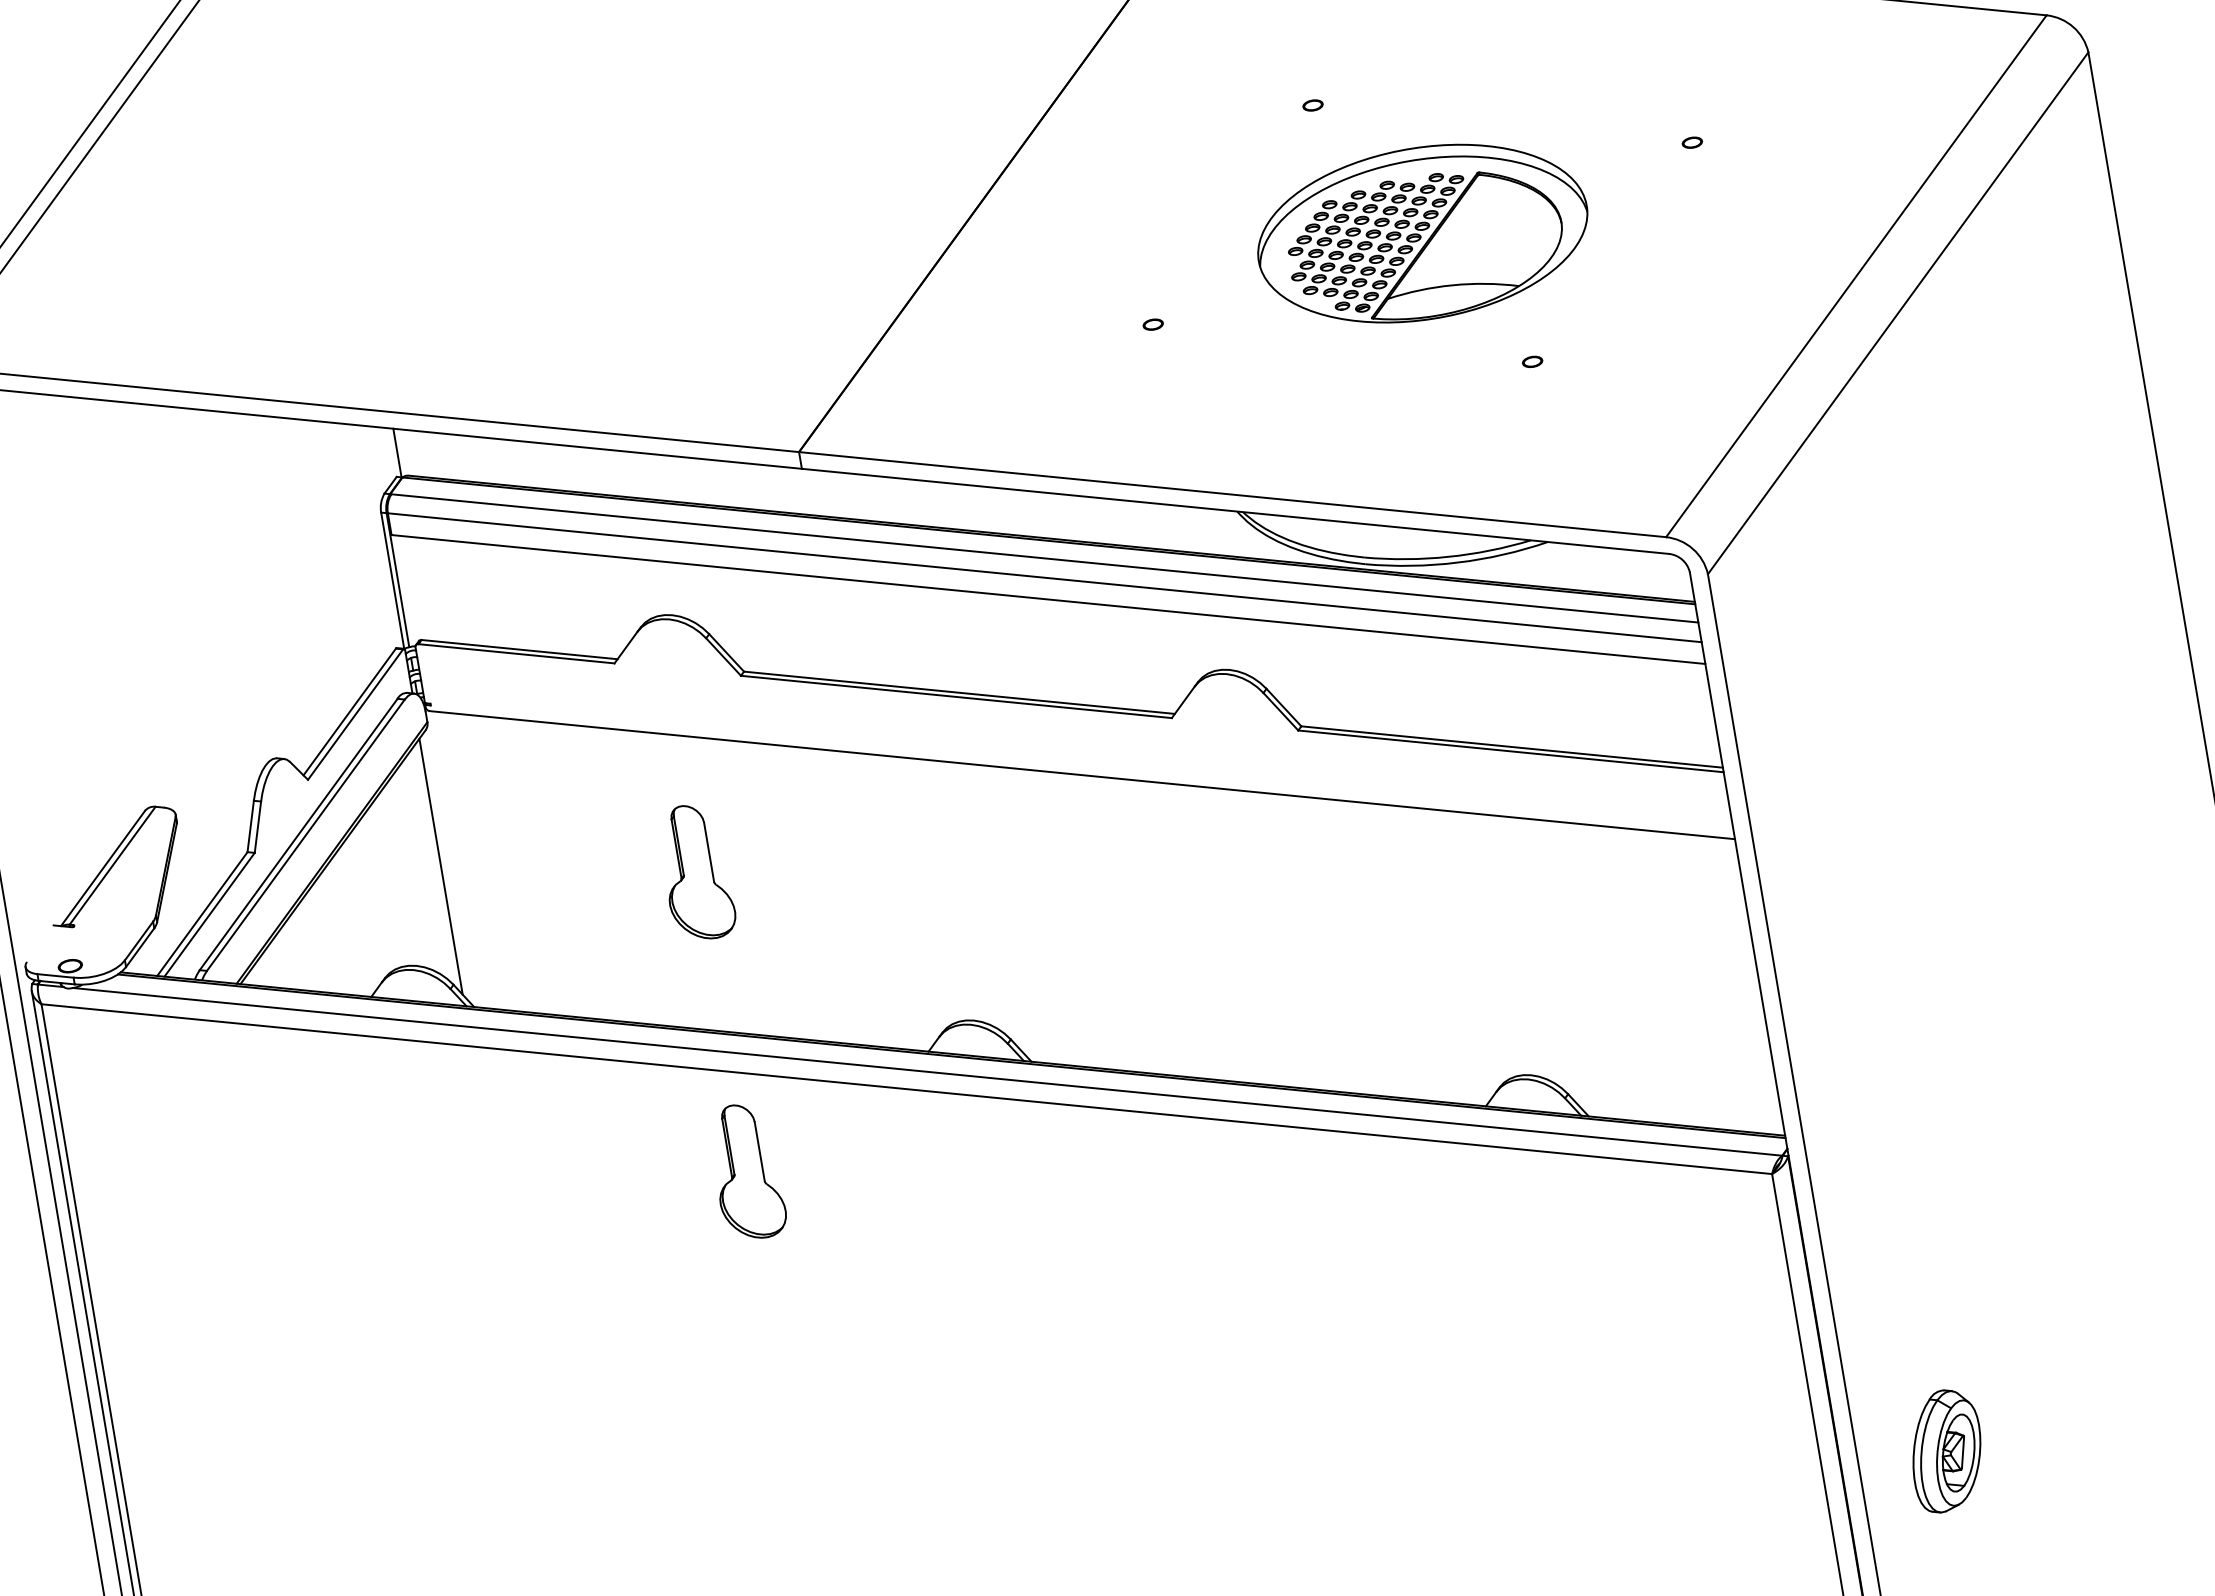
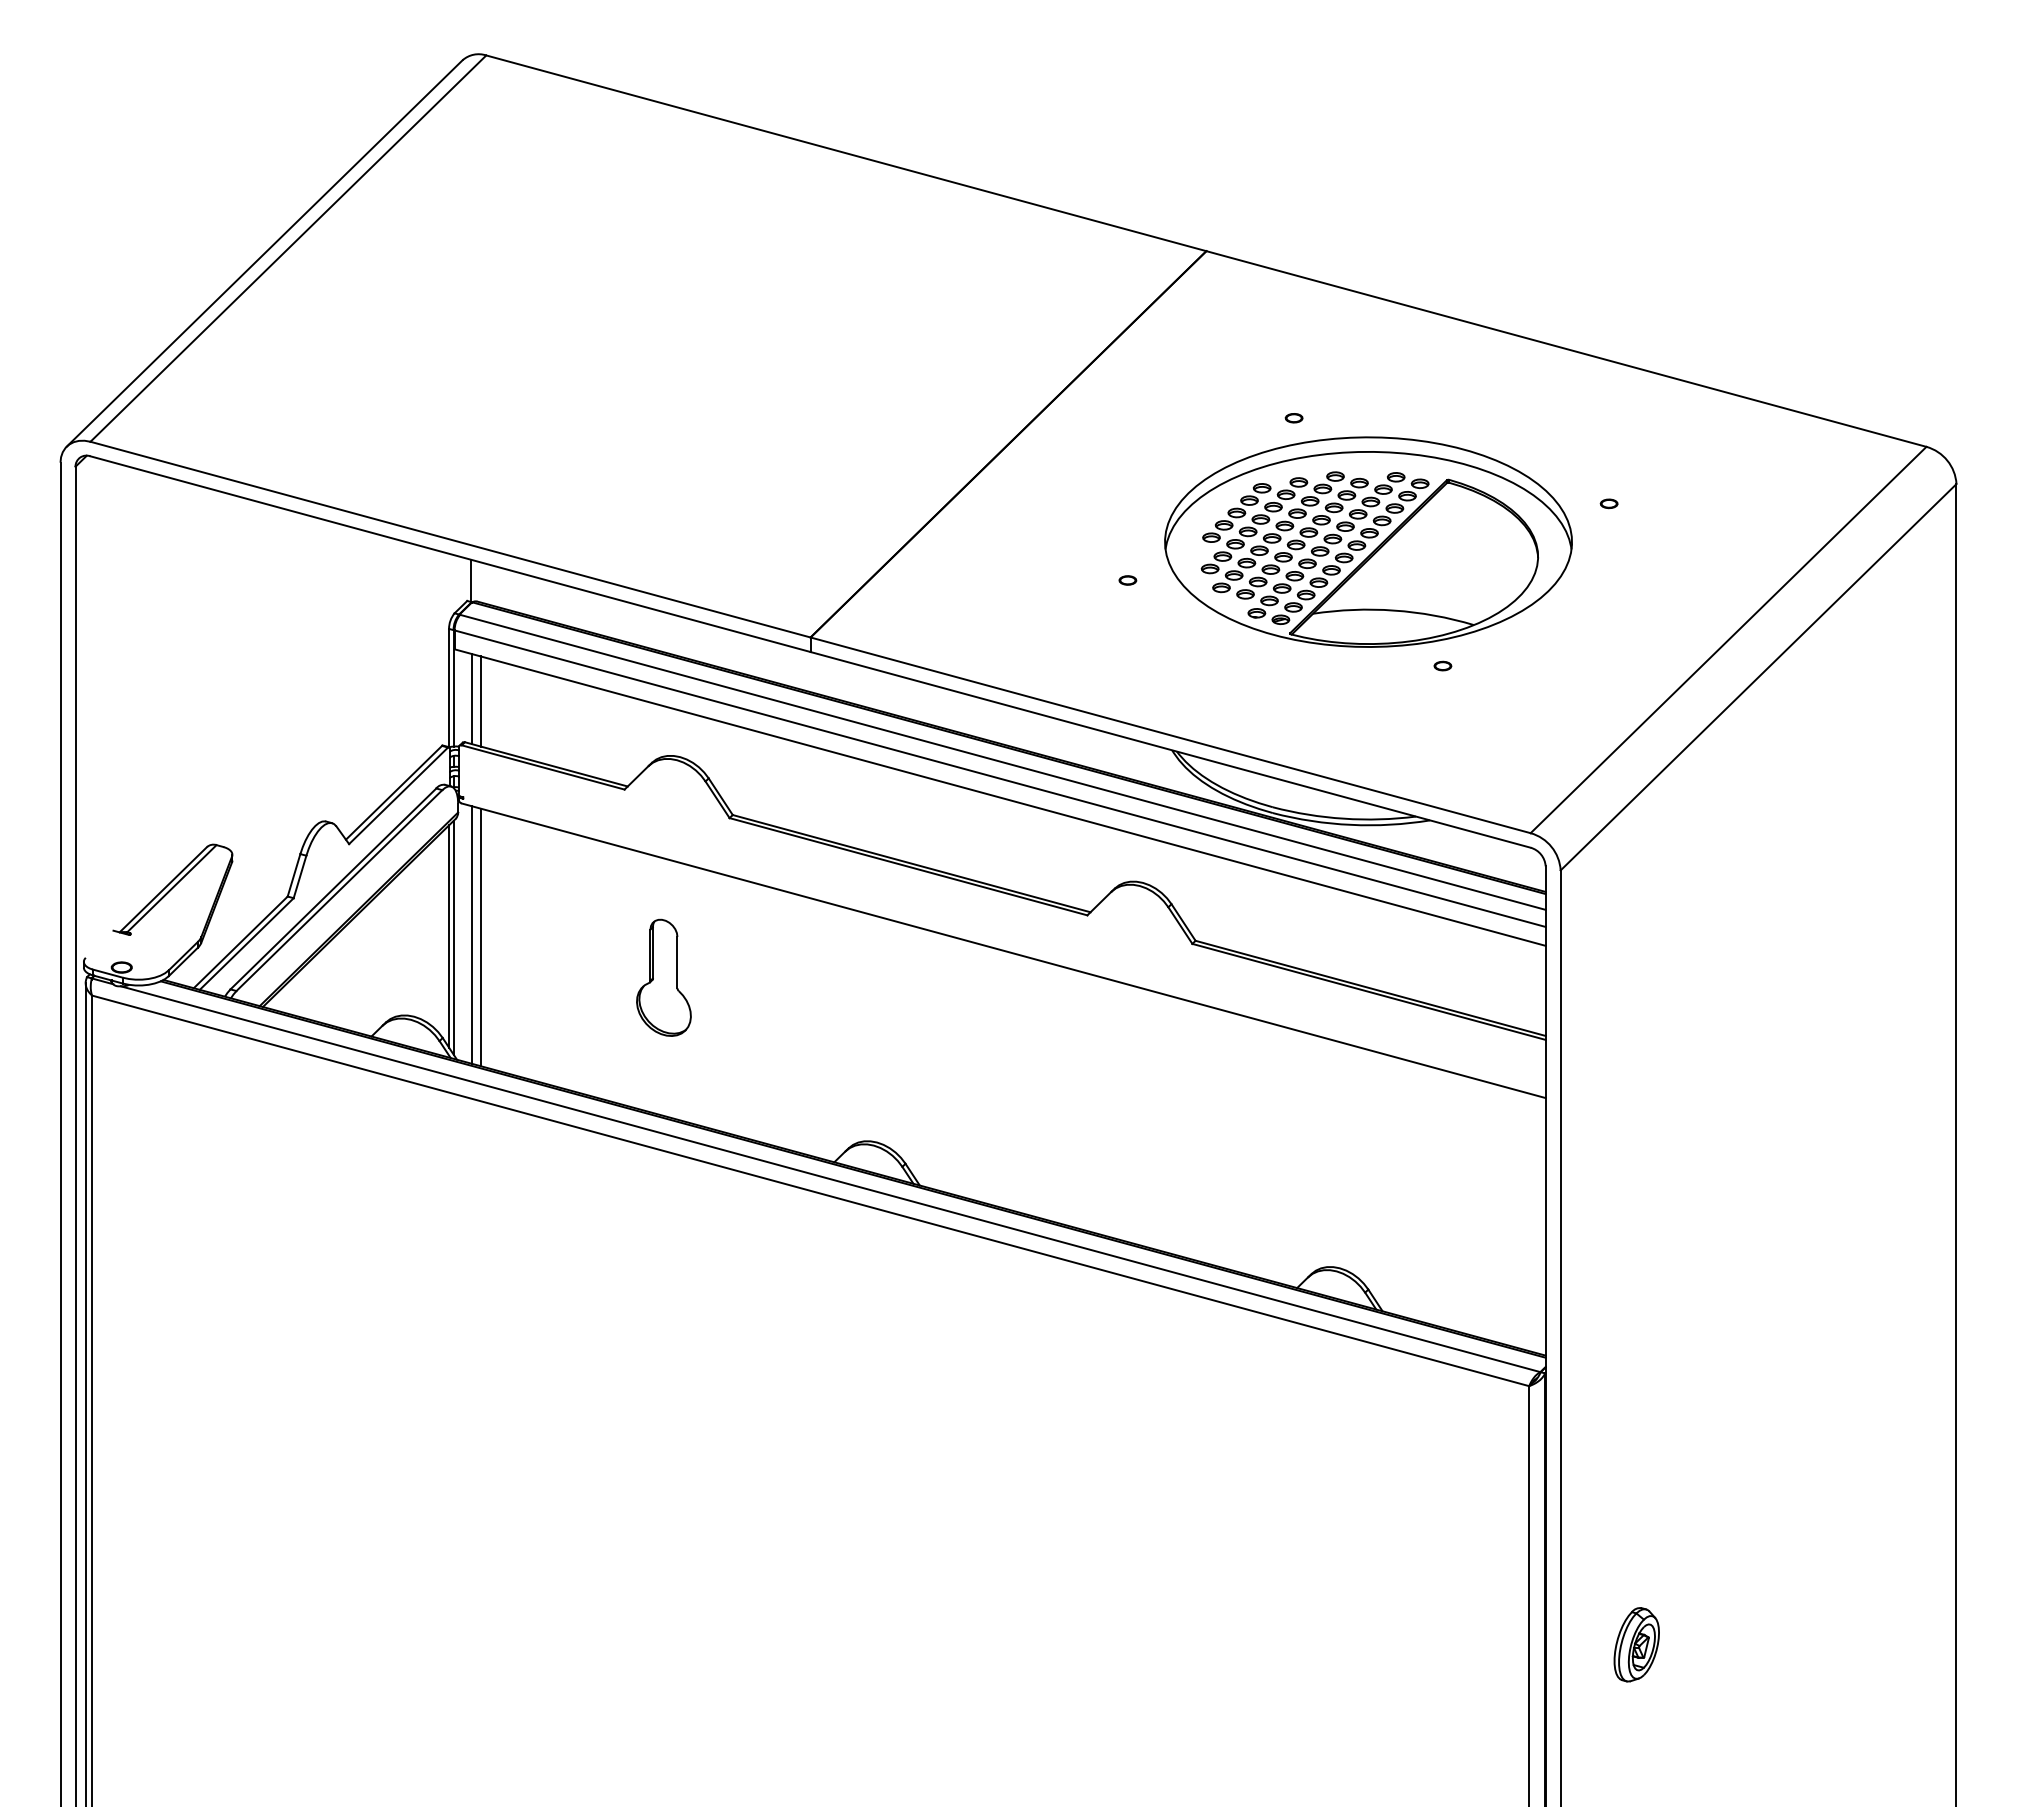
part: (1422, 232) -> (1368, 541), size x1.43
line: (420, 589) -> (471, 699), added
line: (431, 590) -> (480, 701), added
line: (466, 860) -> (471, 934), added
line: (477, 861) -> (480, 937), added
line: (446, 867) -> (453, 937), added
part: (746, 1171) -> (663, 1237), removed
part: (1945, 1450) -> (1636, 1644), size x0.71

